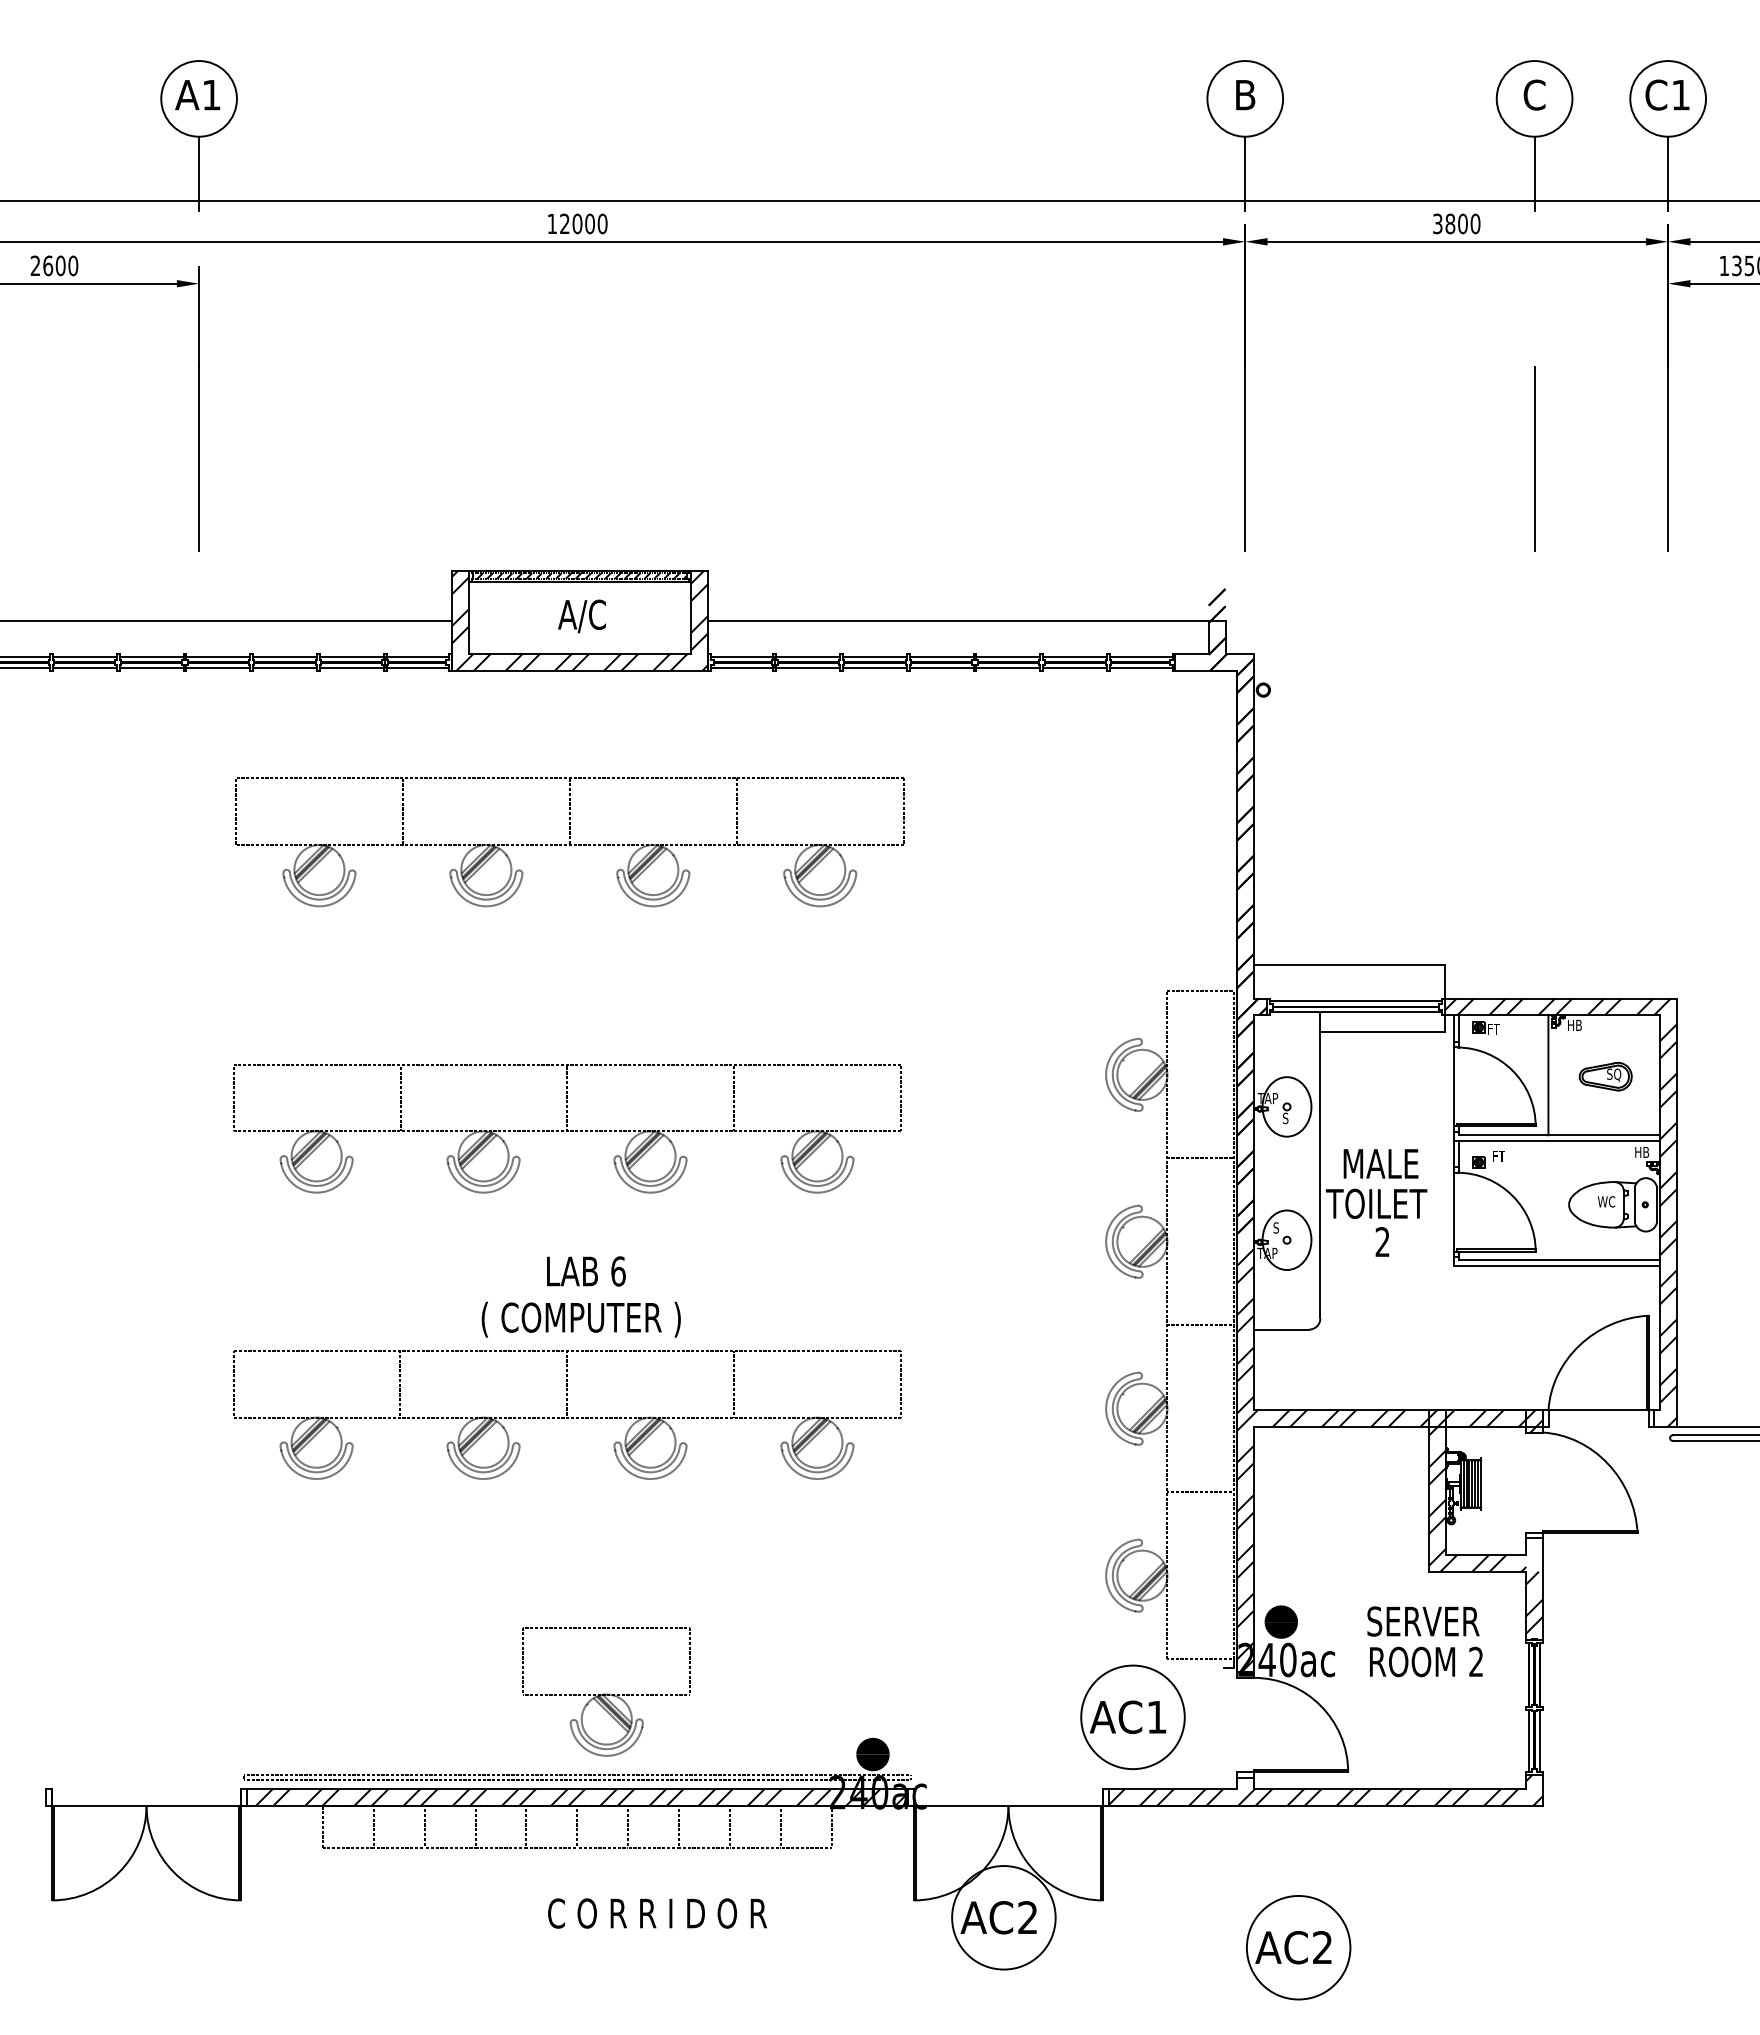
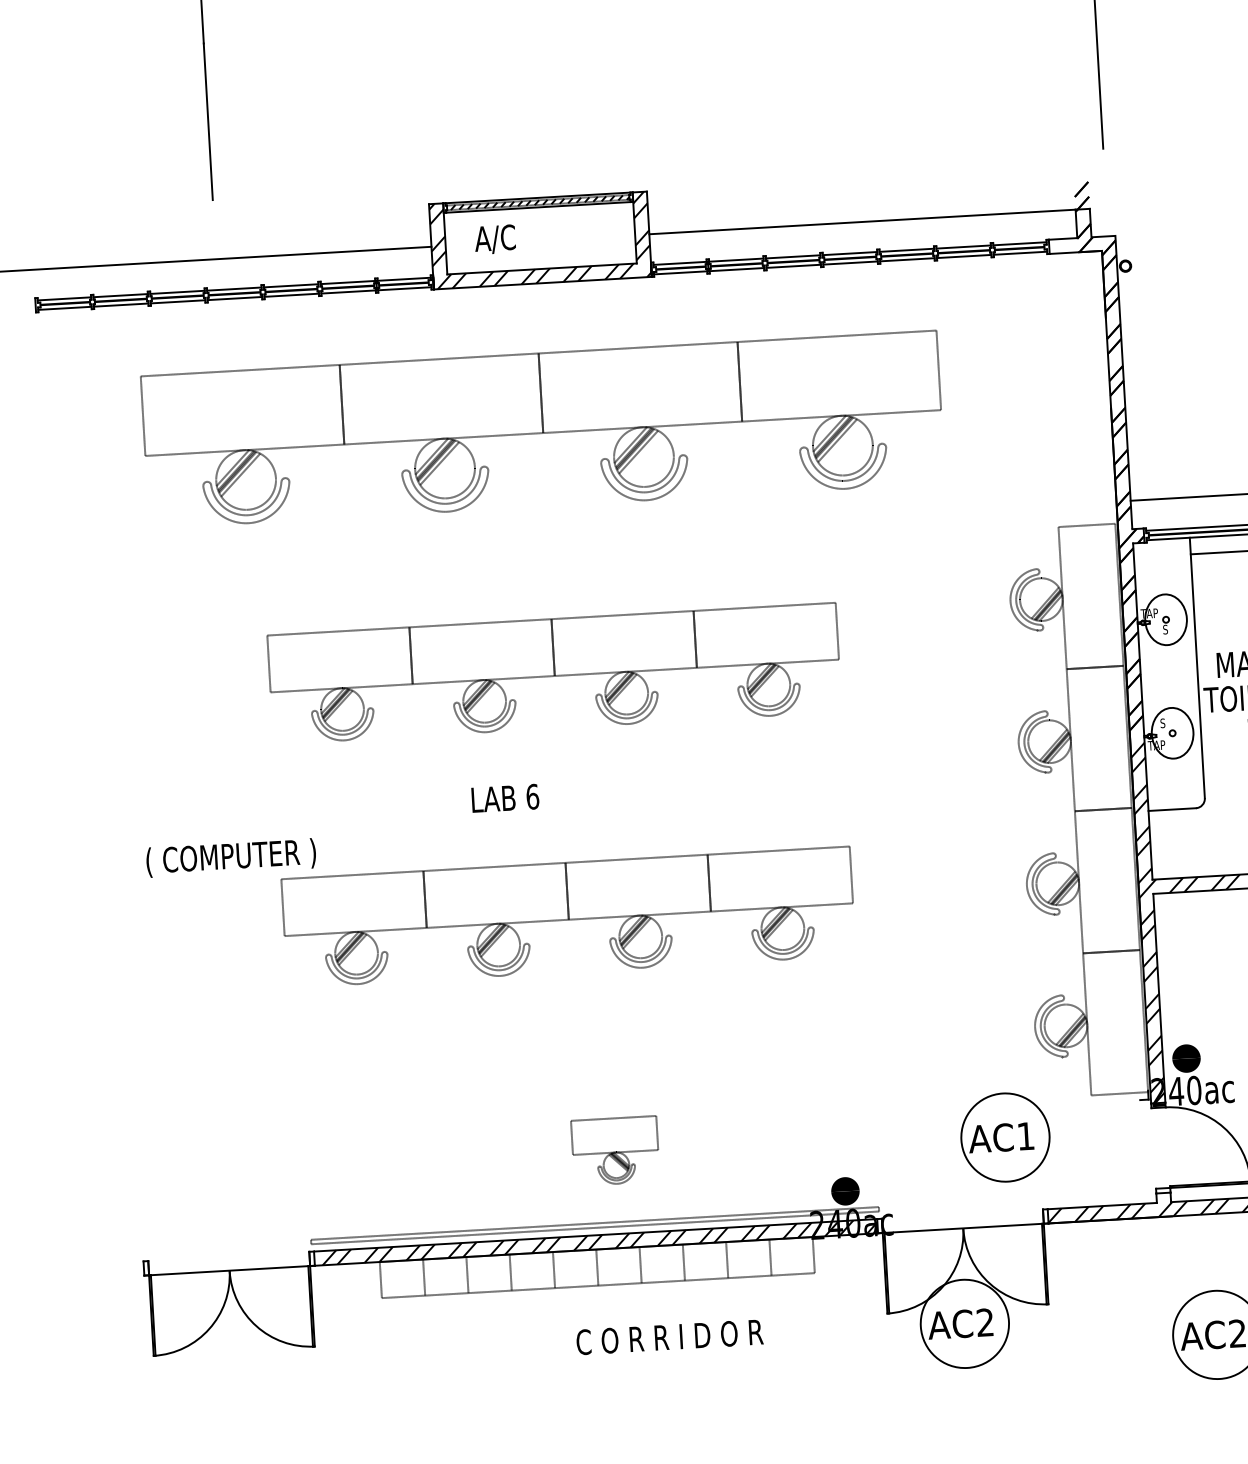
text: (581, 616) -> (494, 239), moved
part: (569, 842) -> (542, 429), size x1.4
text: (586, 1271) -> (505, 798), moved
text: (580, 1319) -> (230, 857), moved
part: (606, 1691) -> (615, 1150), size x0.6
part: (1132, 1716) -> (1005, 1136), moved

